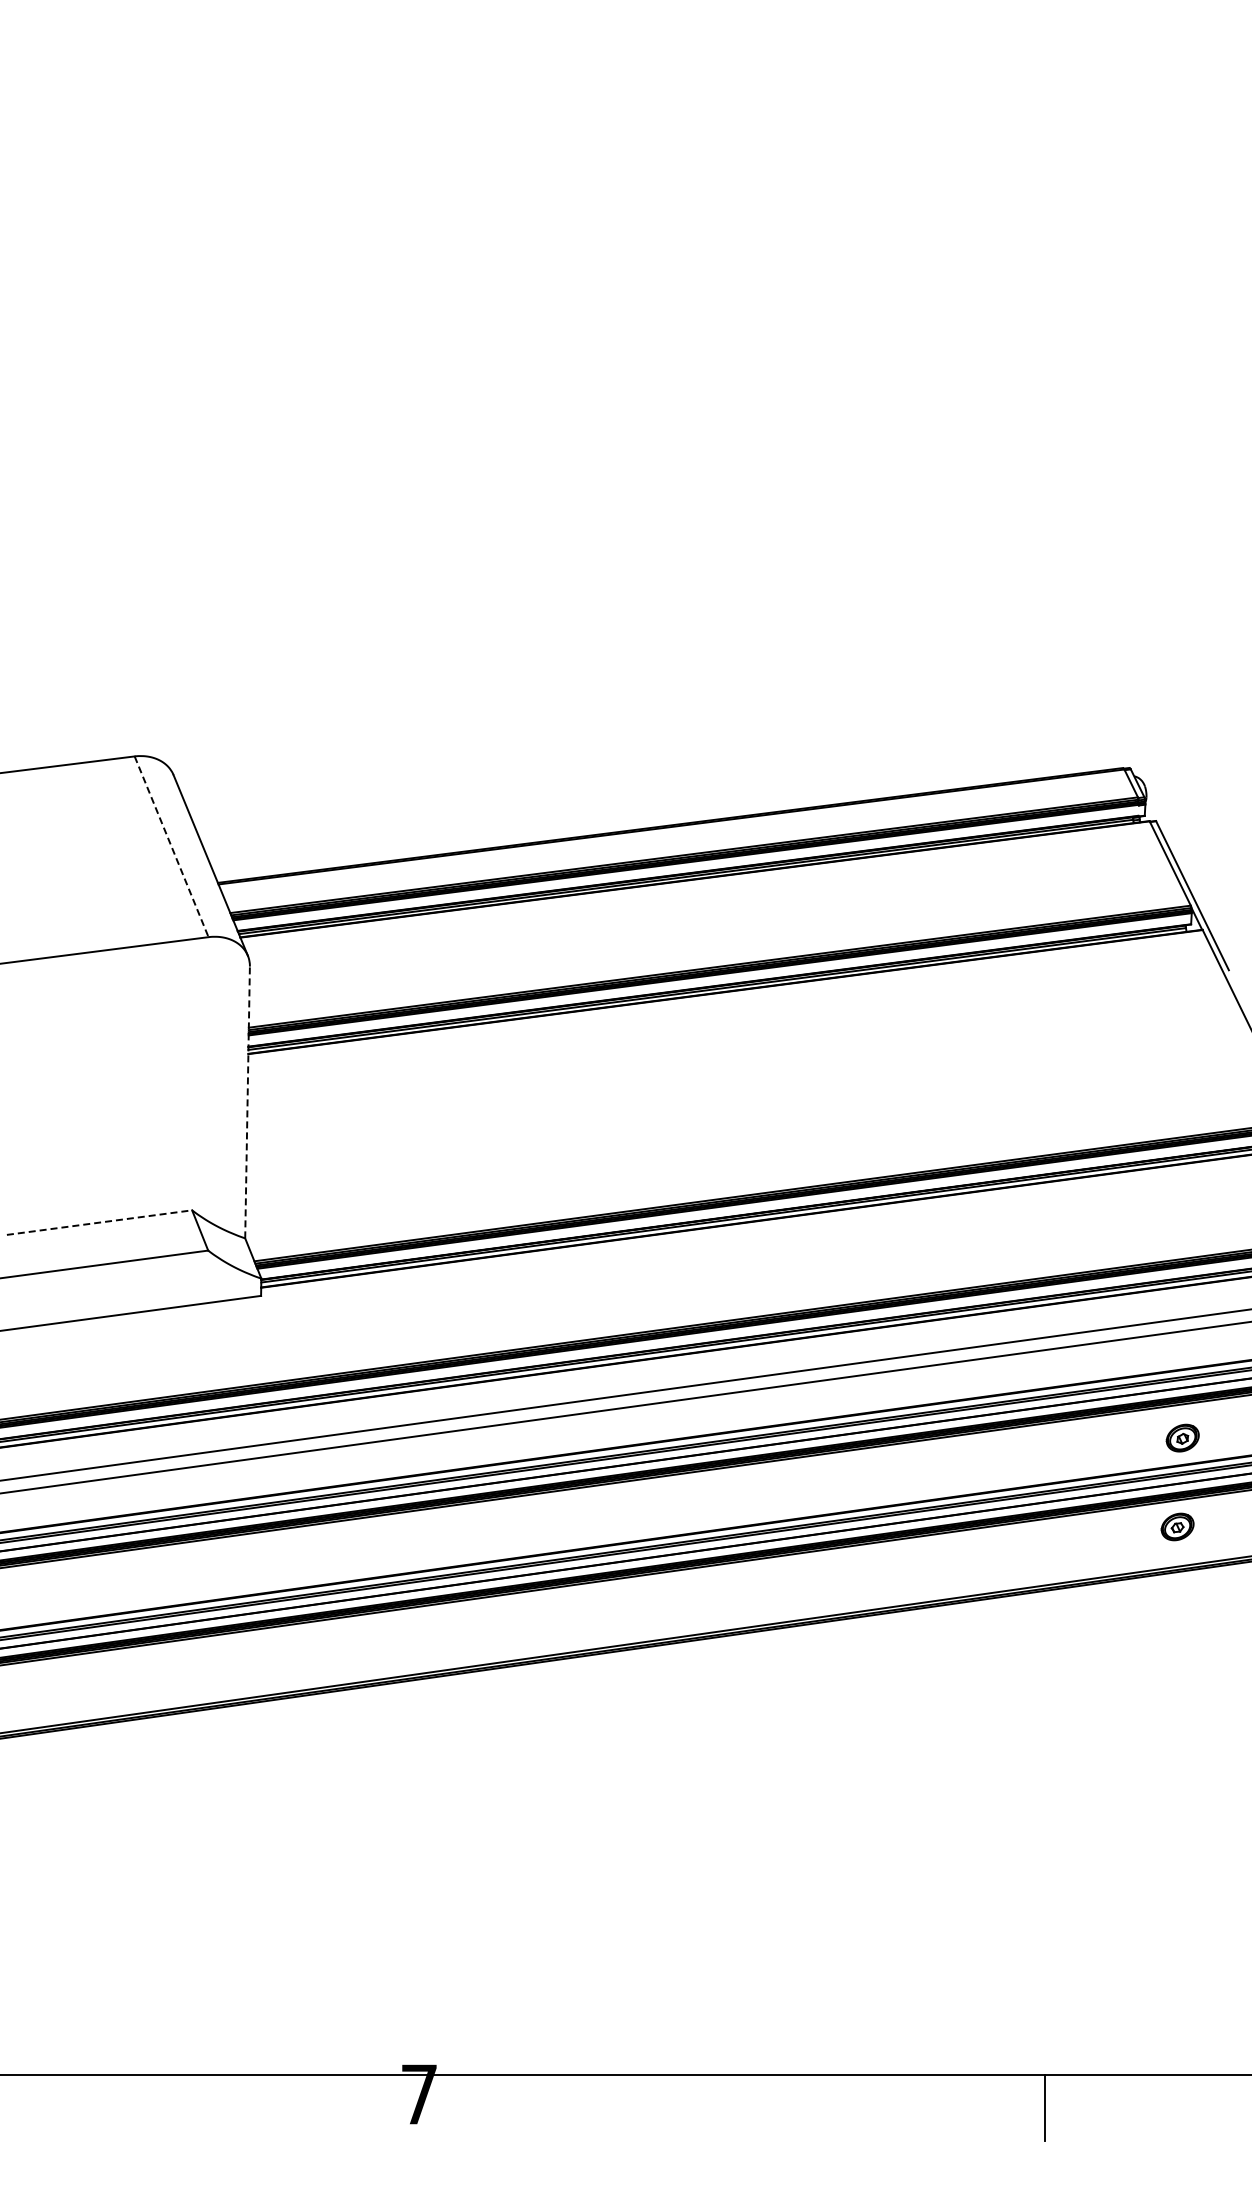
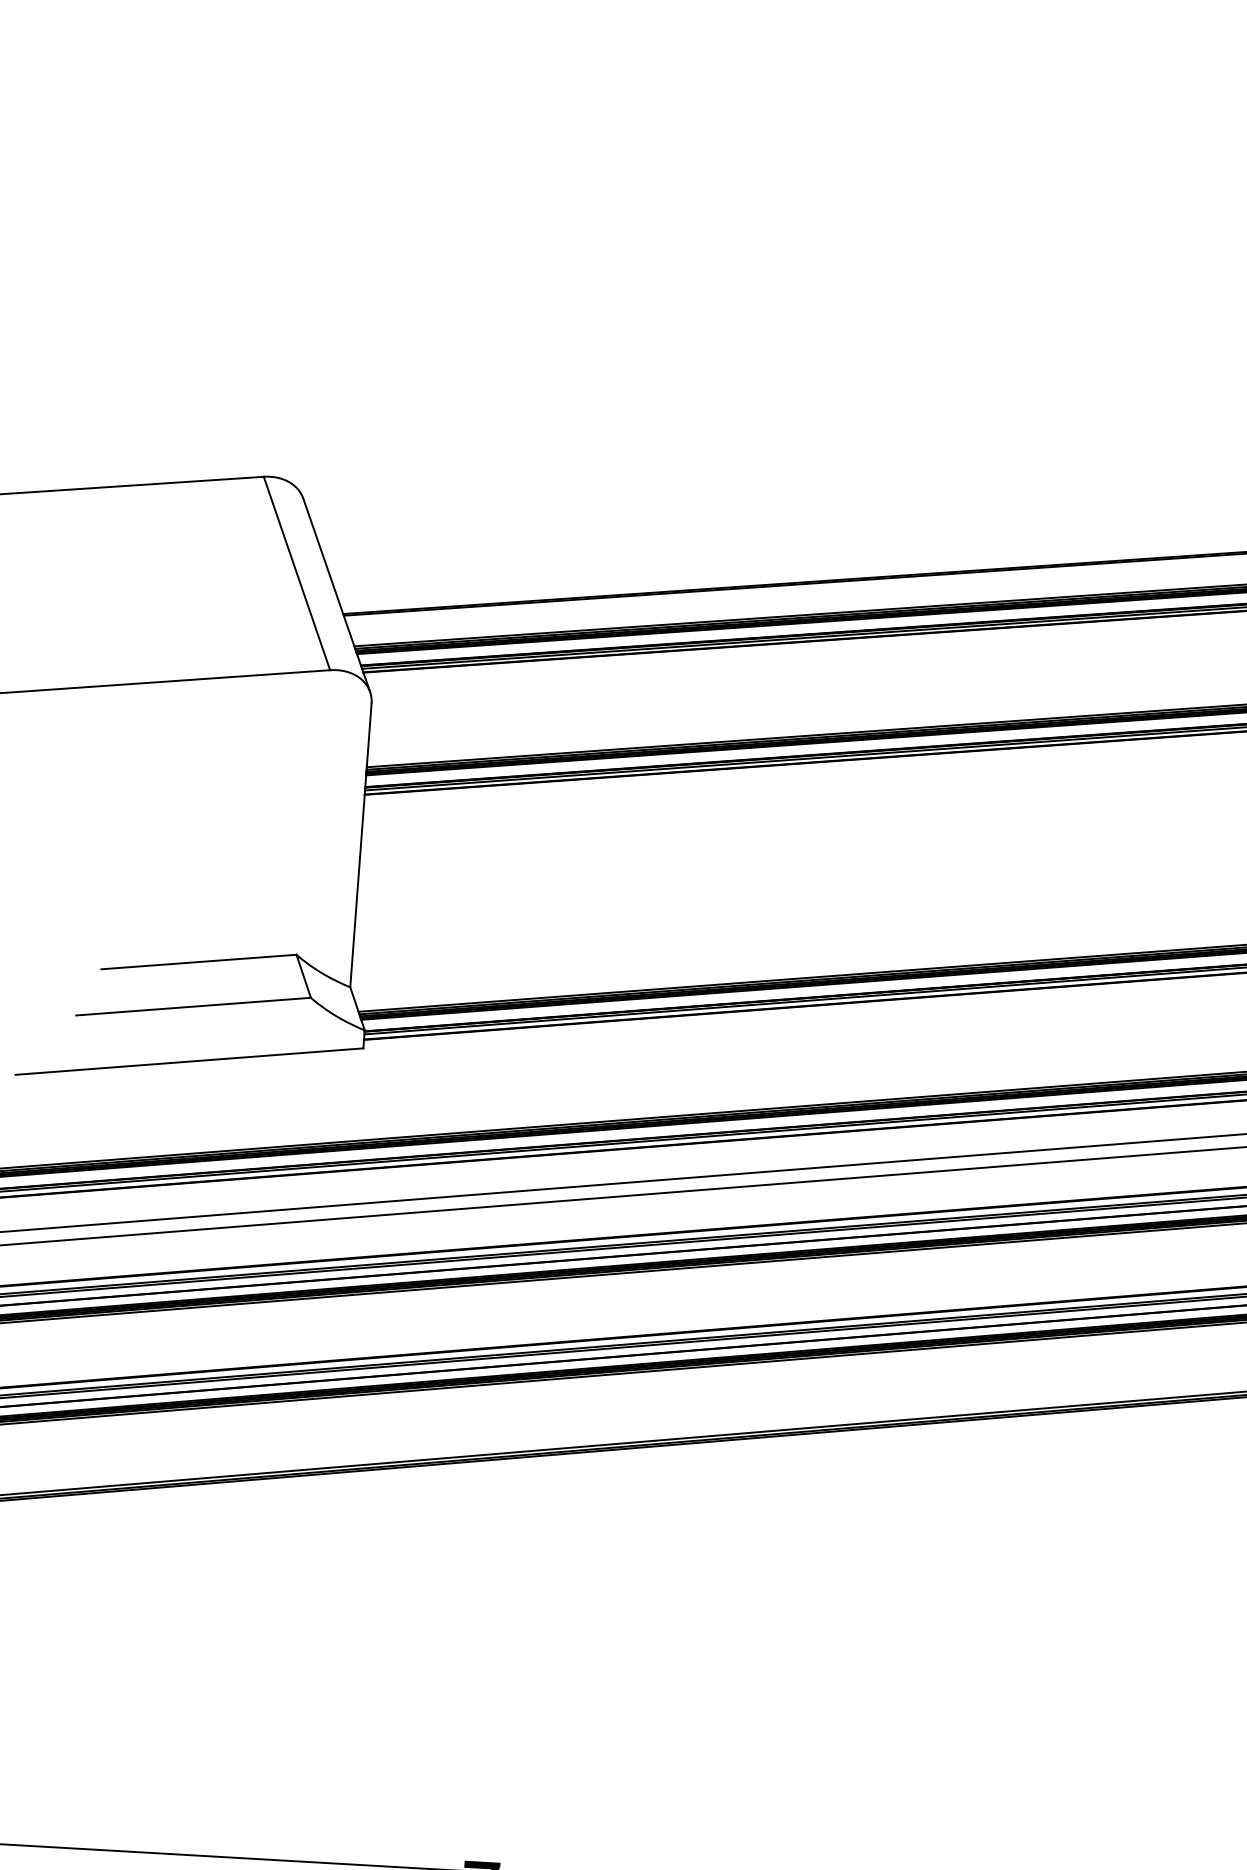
line: (171, 846) -> (296, 573), dashed -> solid
line: (247, 1102) -> (360, 845), dashed -> solid
line: (100, 1222) -> (199, 961), dashed -> solid

